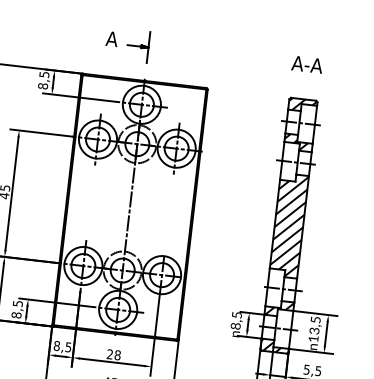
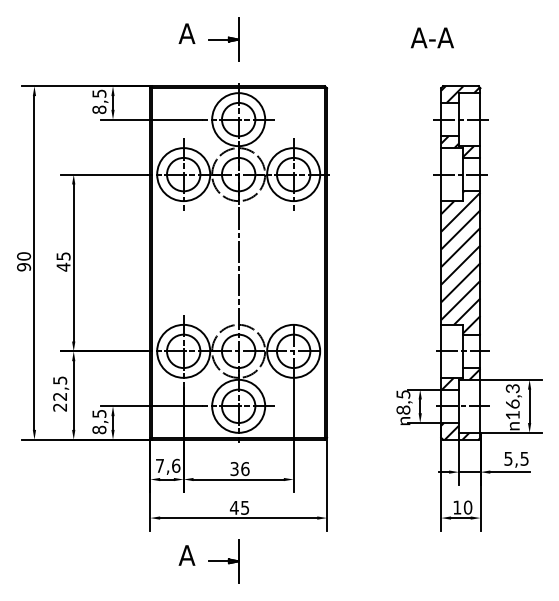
text: (306, 64) -> (431, 37), moved
text: (314, 325) -> (512, 396), 13,5 -> 16,3
text: (62, 346) -> (167, 465), 8,5 -> 7,6
text: (113, 355) -> (239, 469), 28 -> 36

